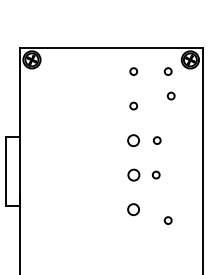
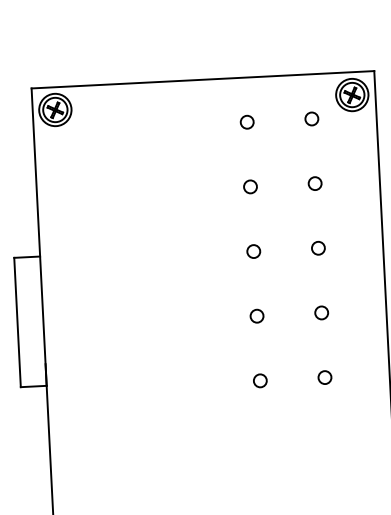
circle: (170, 95) -> (313, 182), moved
circle: (133, 140) -> (253, 251), size x0.62
circle: (156, 140) -> (317, 248), moved
circle: (133, 174) -> (256, 315), size x0.62
circle: (155, 174) -> (320, 311), moved
circle: (133, 209) -> (259, 380), size x0.62
circle: (167, 220) -> (323, 377), moved

